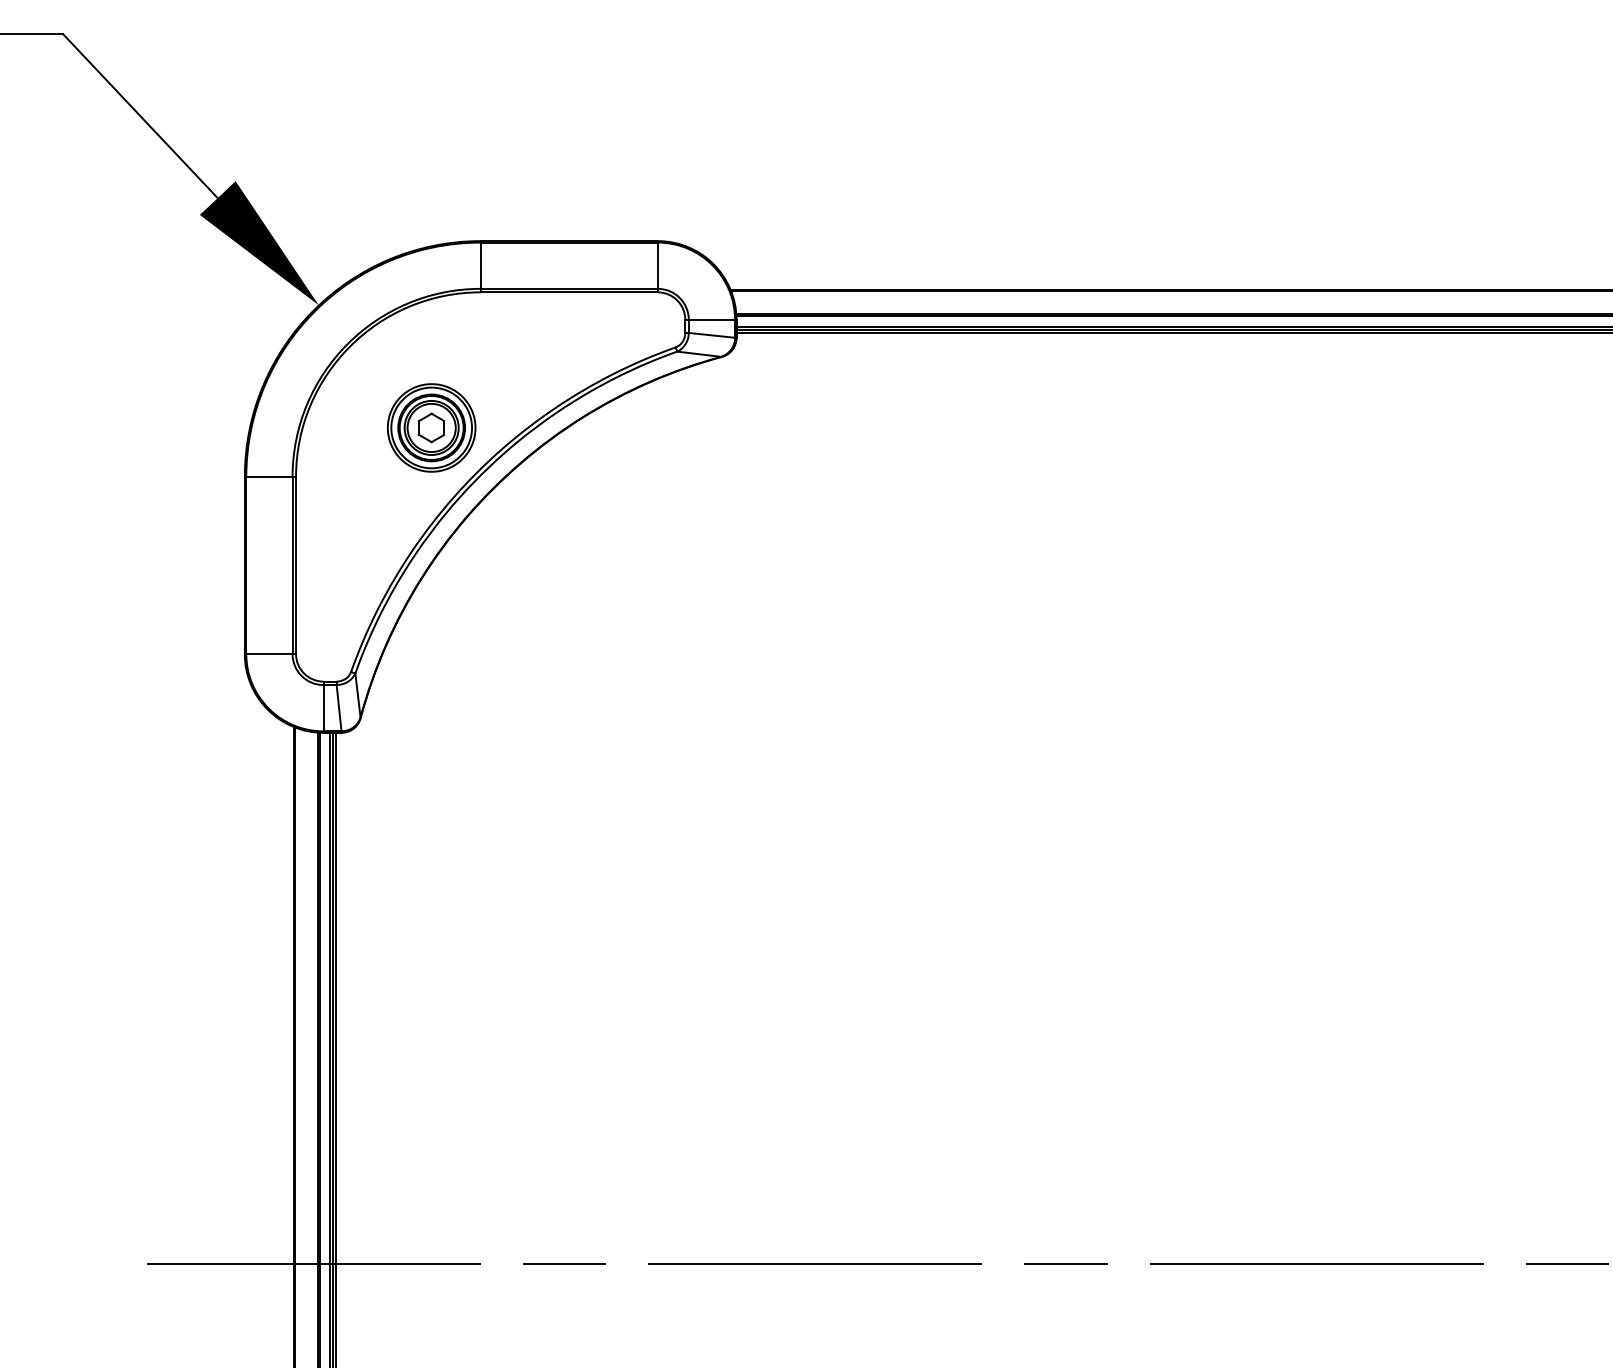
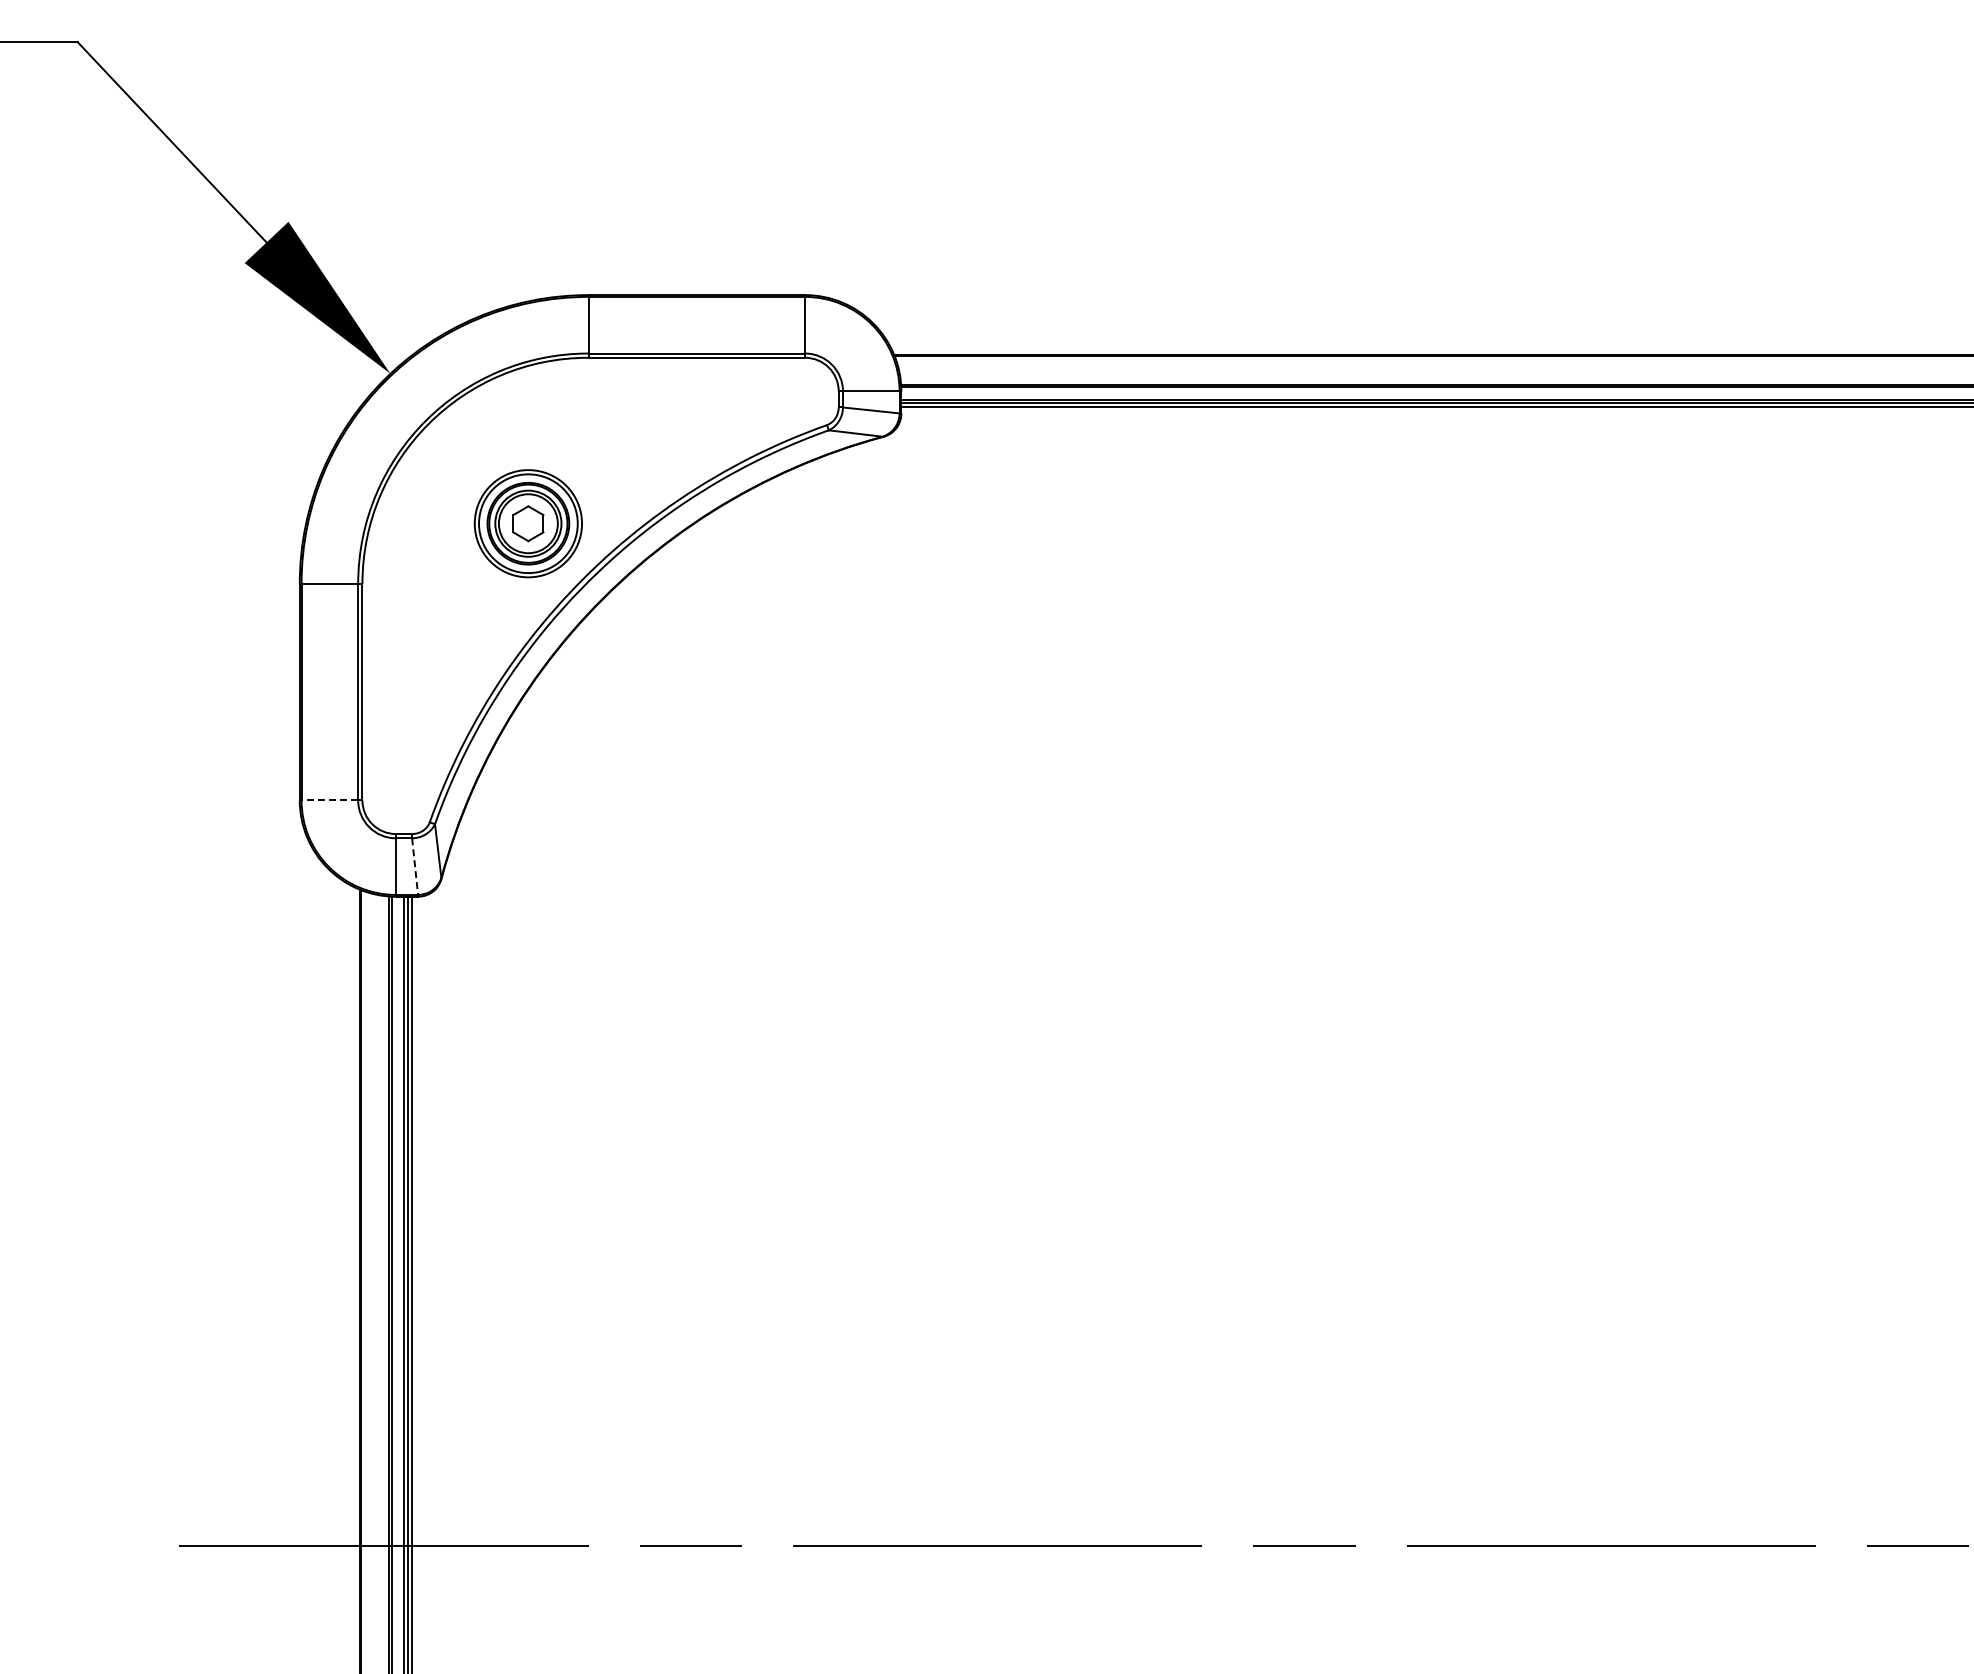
line: (269, 654) -> (329, 800), solid -> dashed
line: (339, 708) -> (415, 867), solid -> dashed

